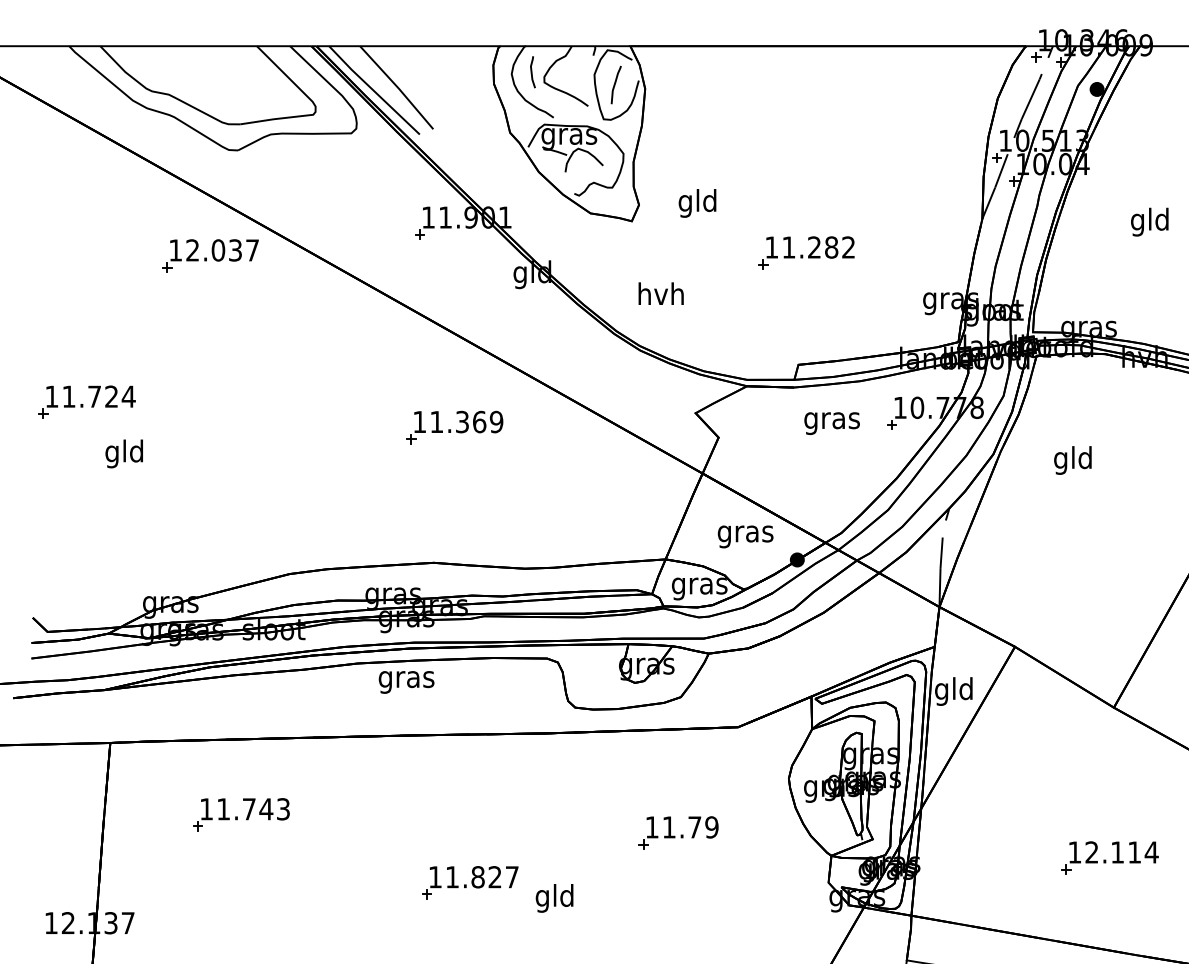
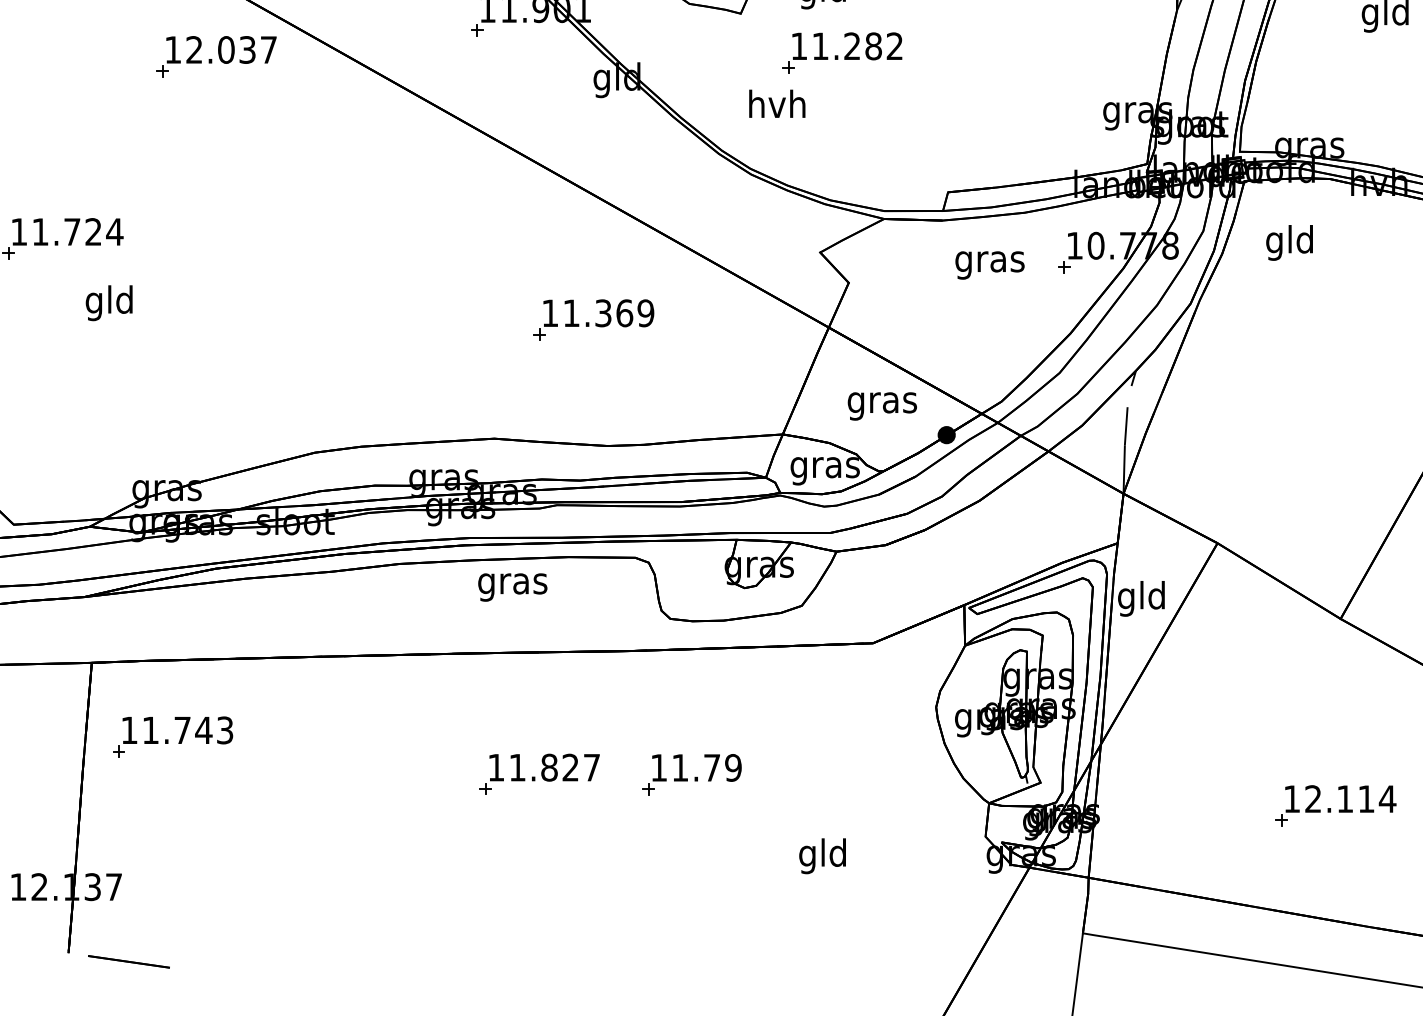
part: (806, 252) -> (842, 52), moved
part: (454, 427) -> (593, 320), moved
text: (1072, 460) -> (1289, 242), moved
text: (406, 682) -> (512, 587), moved
part: (241, 814) -> (172, 736), moved
part: (678, 832) -> (691, 774), moved
part: (470, 882) -> (540, 774), moved
text: (554, 898) -> (822, 856), moved

